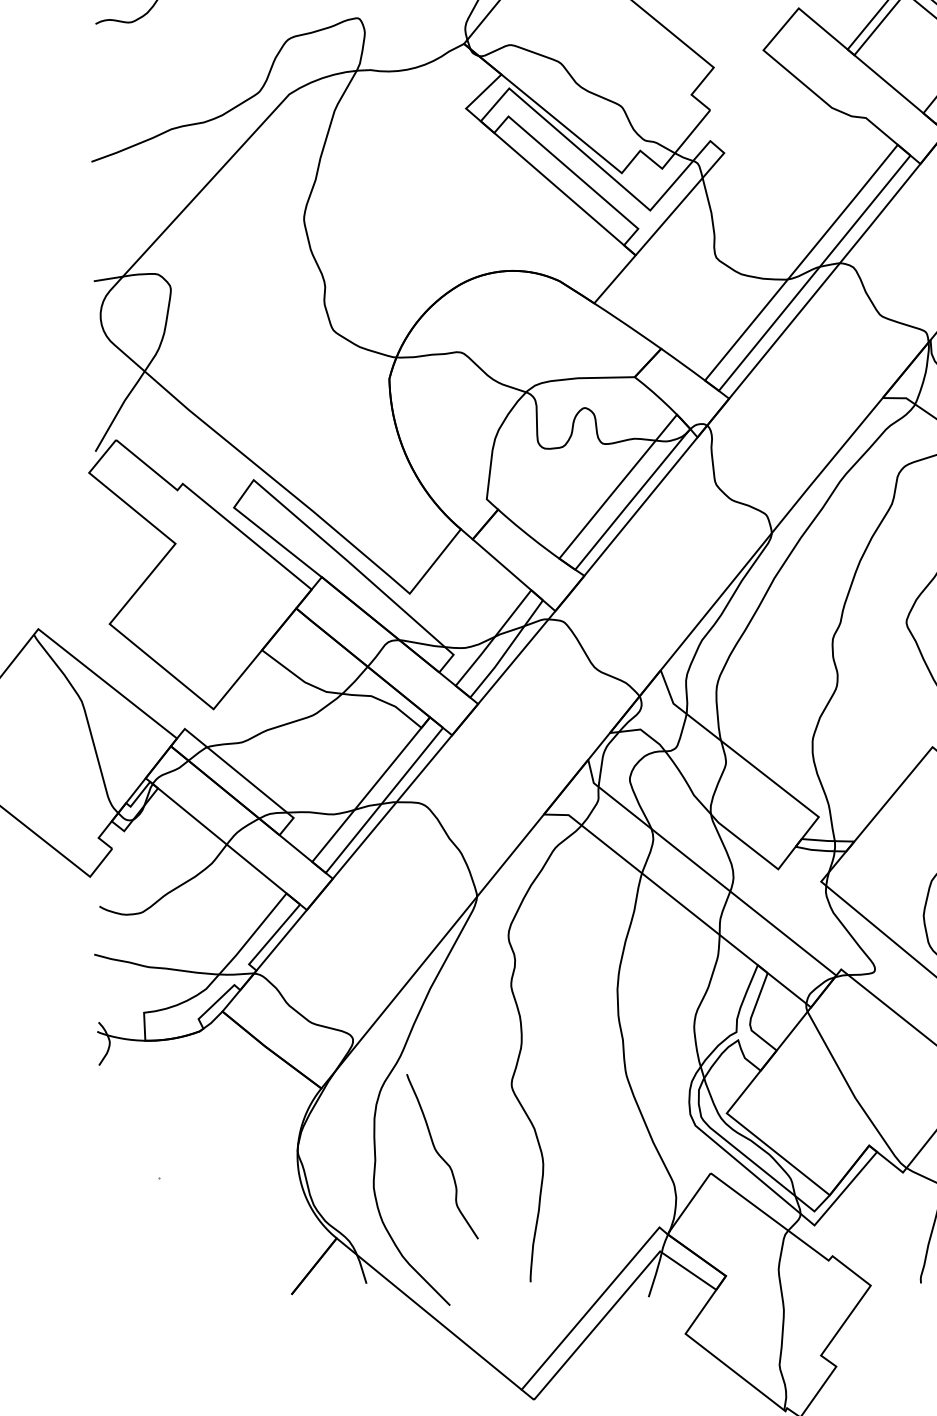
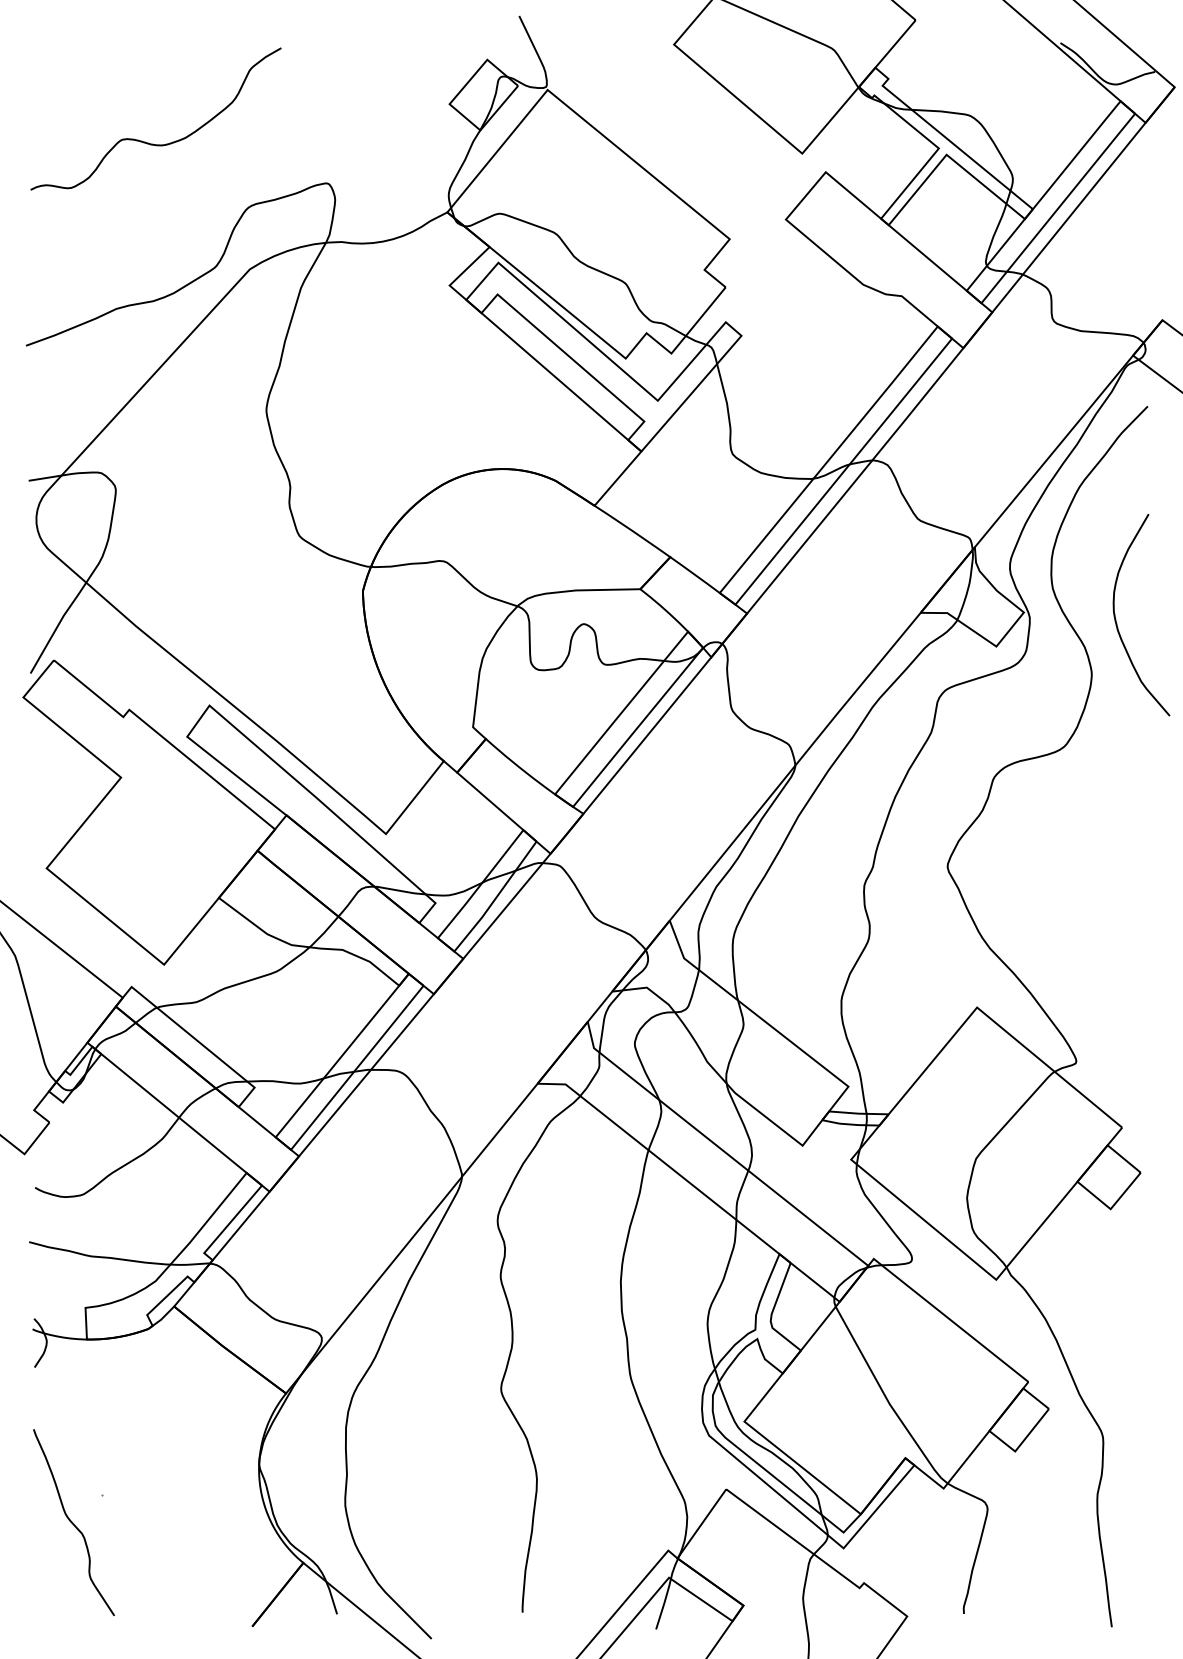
curve: (442, 1156) -> (73, 1522), moved

